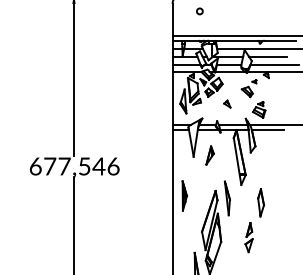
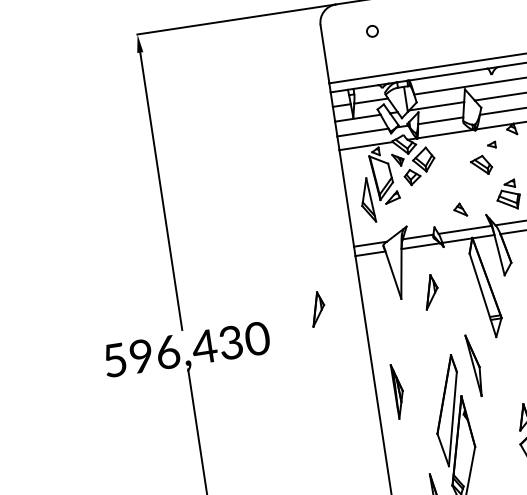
part: (227, 103) -> (460, 208), moved
part: (147, 155) -> (316, 309), added
text: (74, 166) -> (186, 349), 677,546 -> 596,430
part: (184, 195) -> (398, 390), moved

